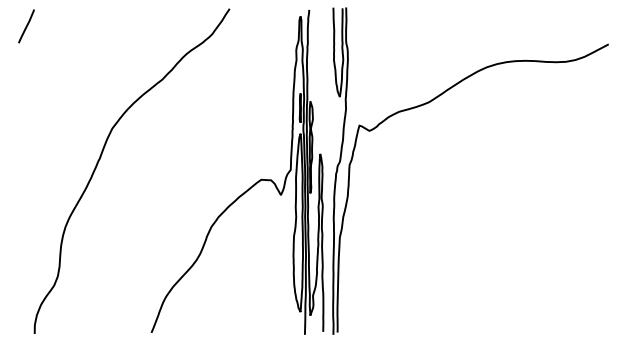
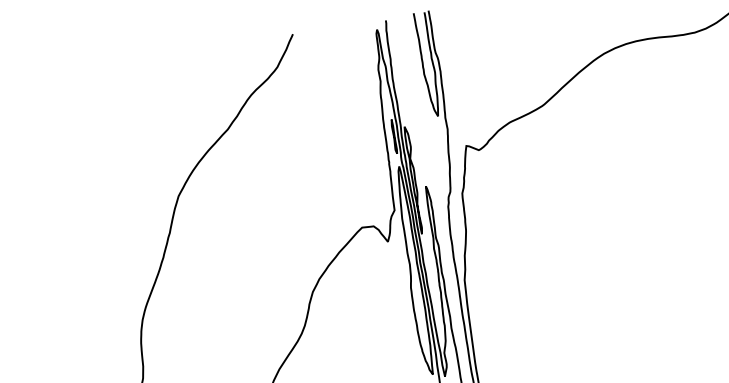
line: (26, 26) -> (59, 93), removed

